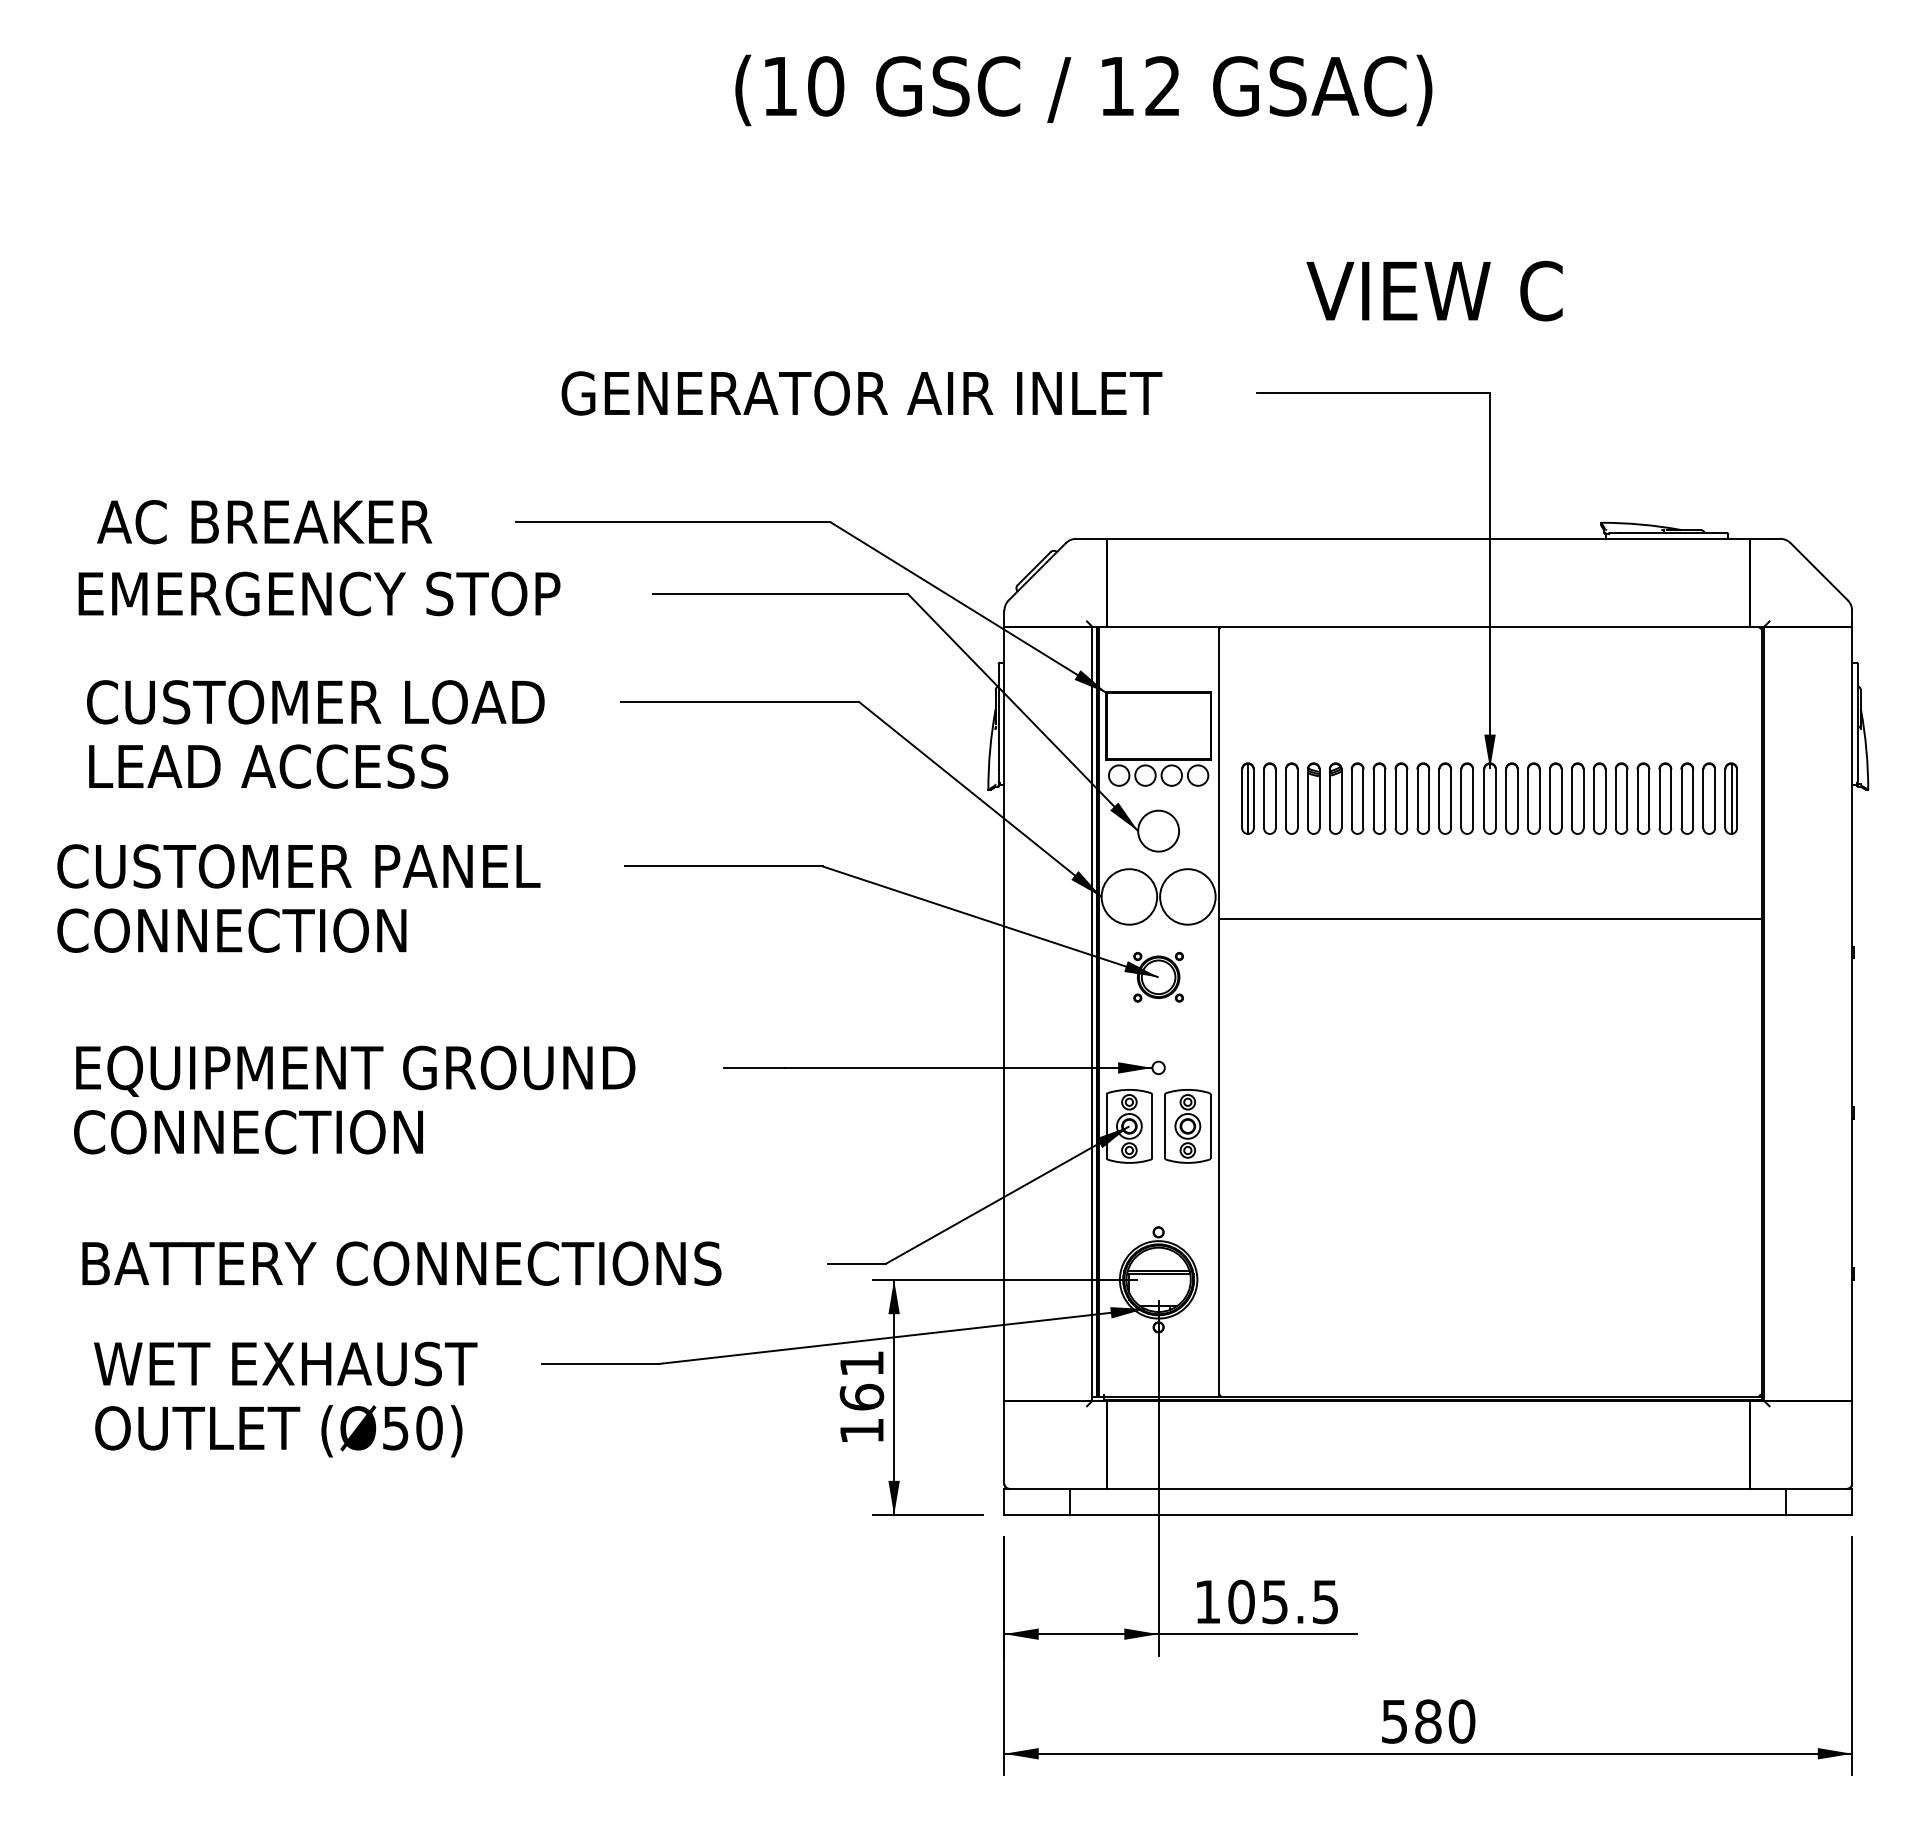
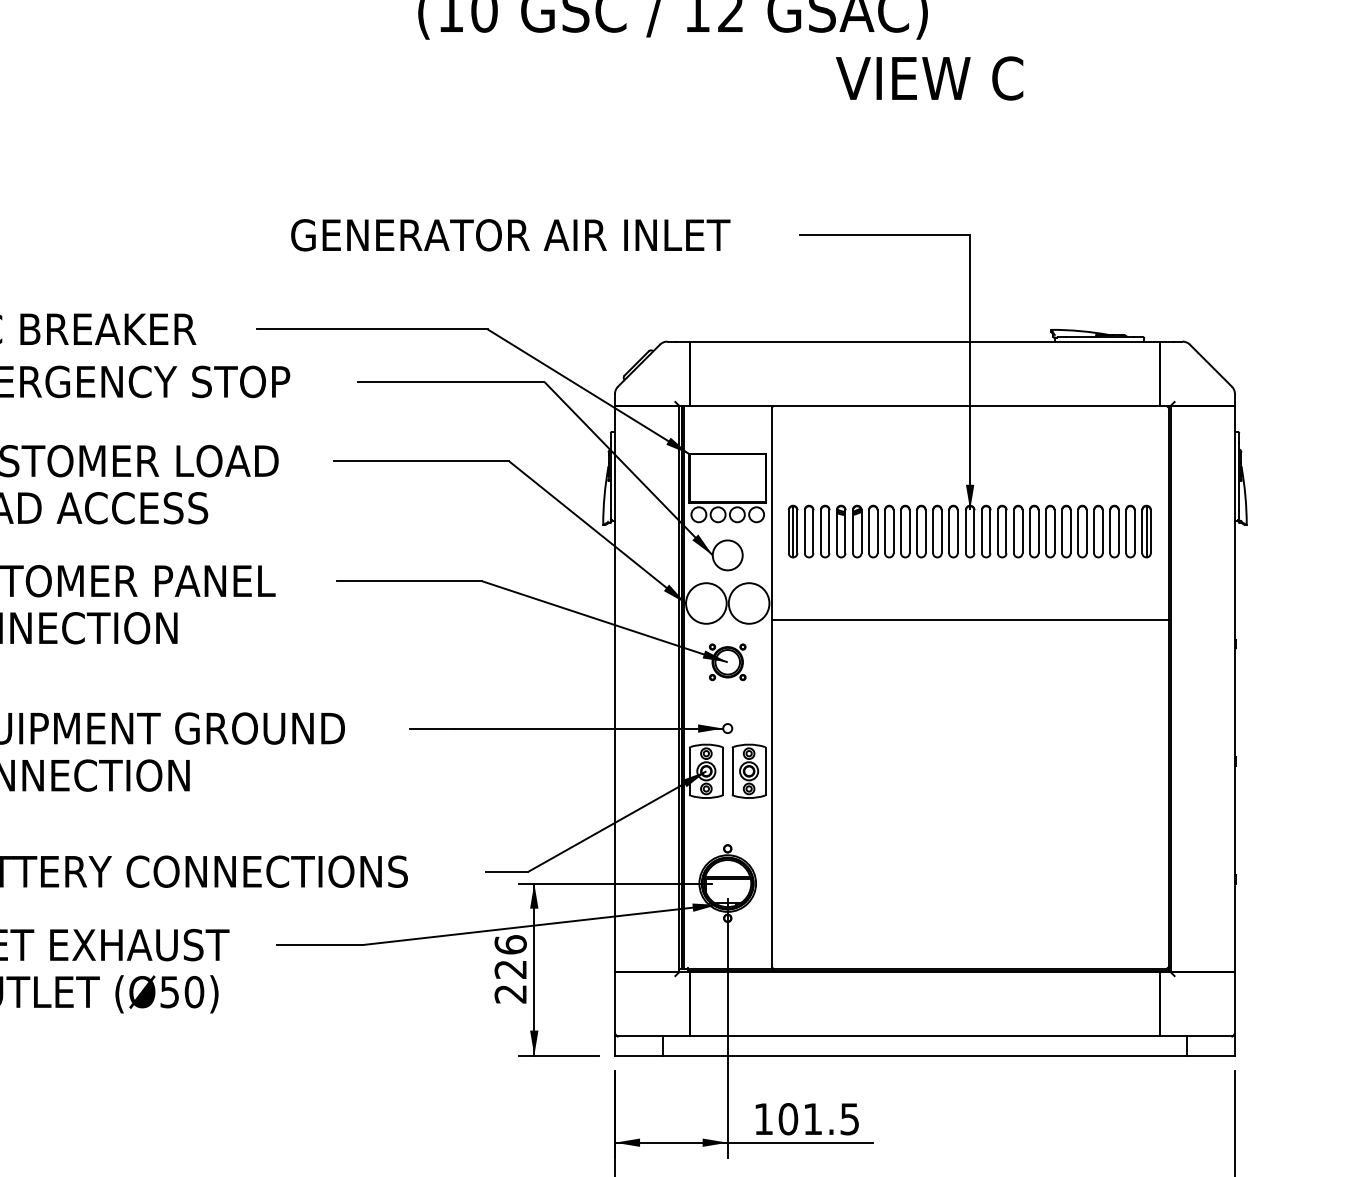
text: (1434, 290) -> (929, 78), moved
text: (861, 1396) -> (510, 968), 161 -> 226
text: (1274, 1602) -> (812, 1119), 105.5 -> 101.5

